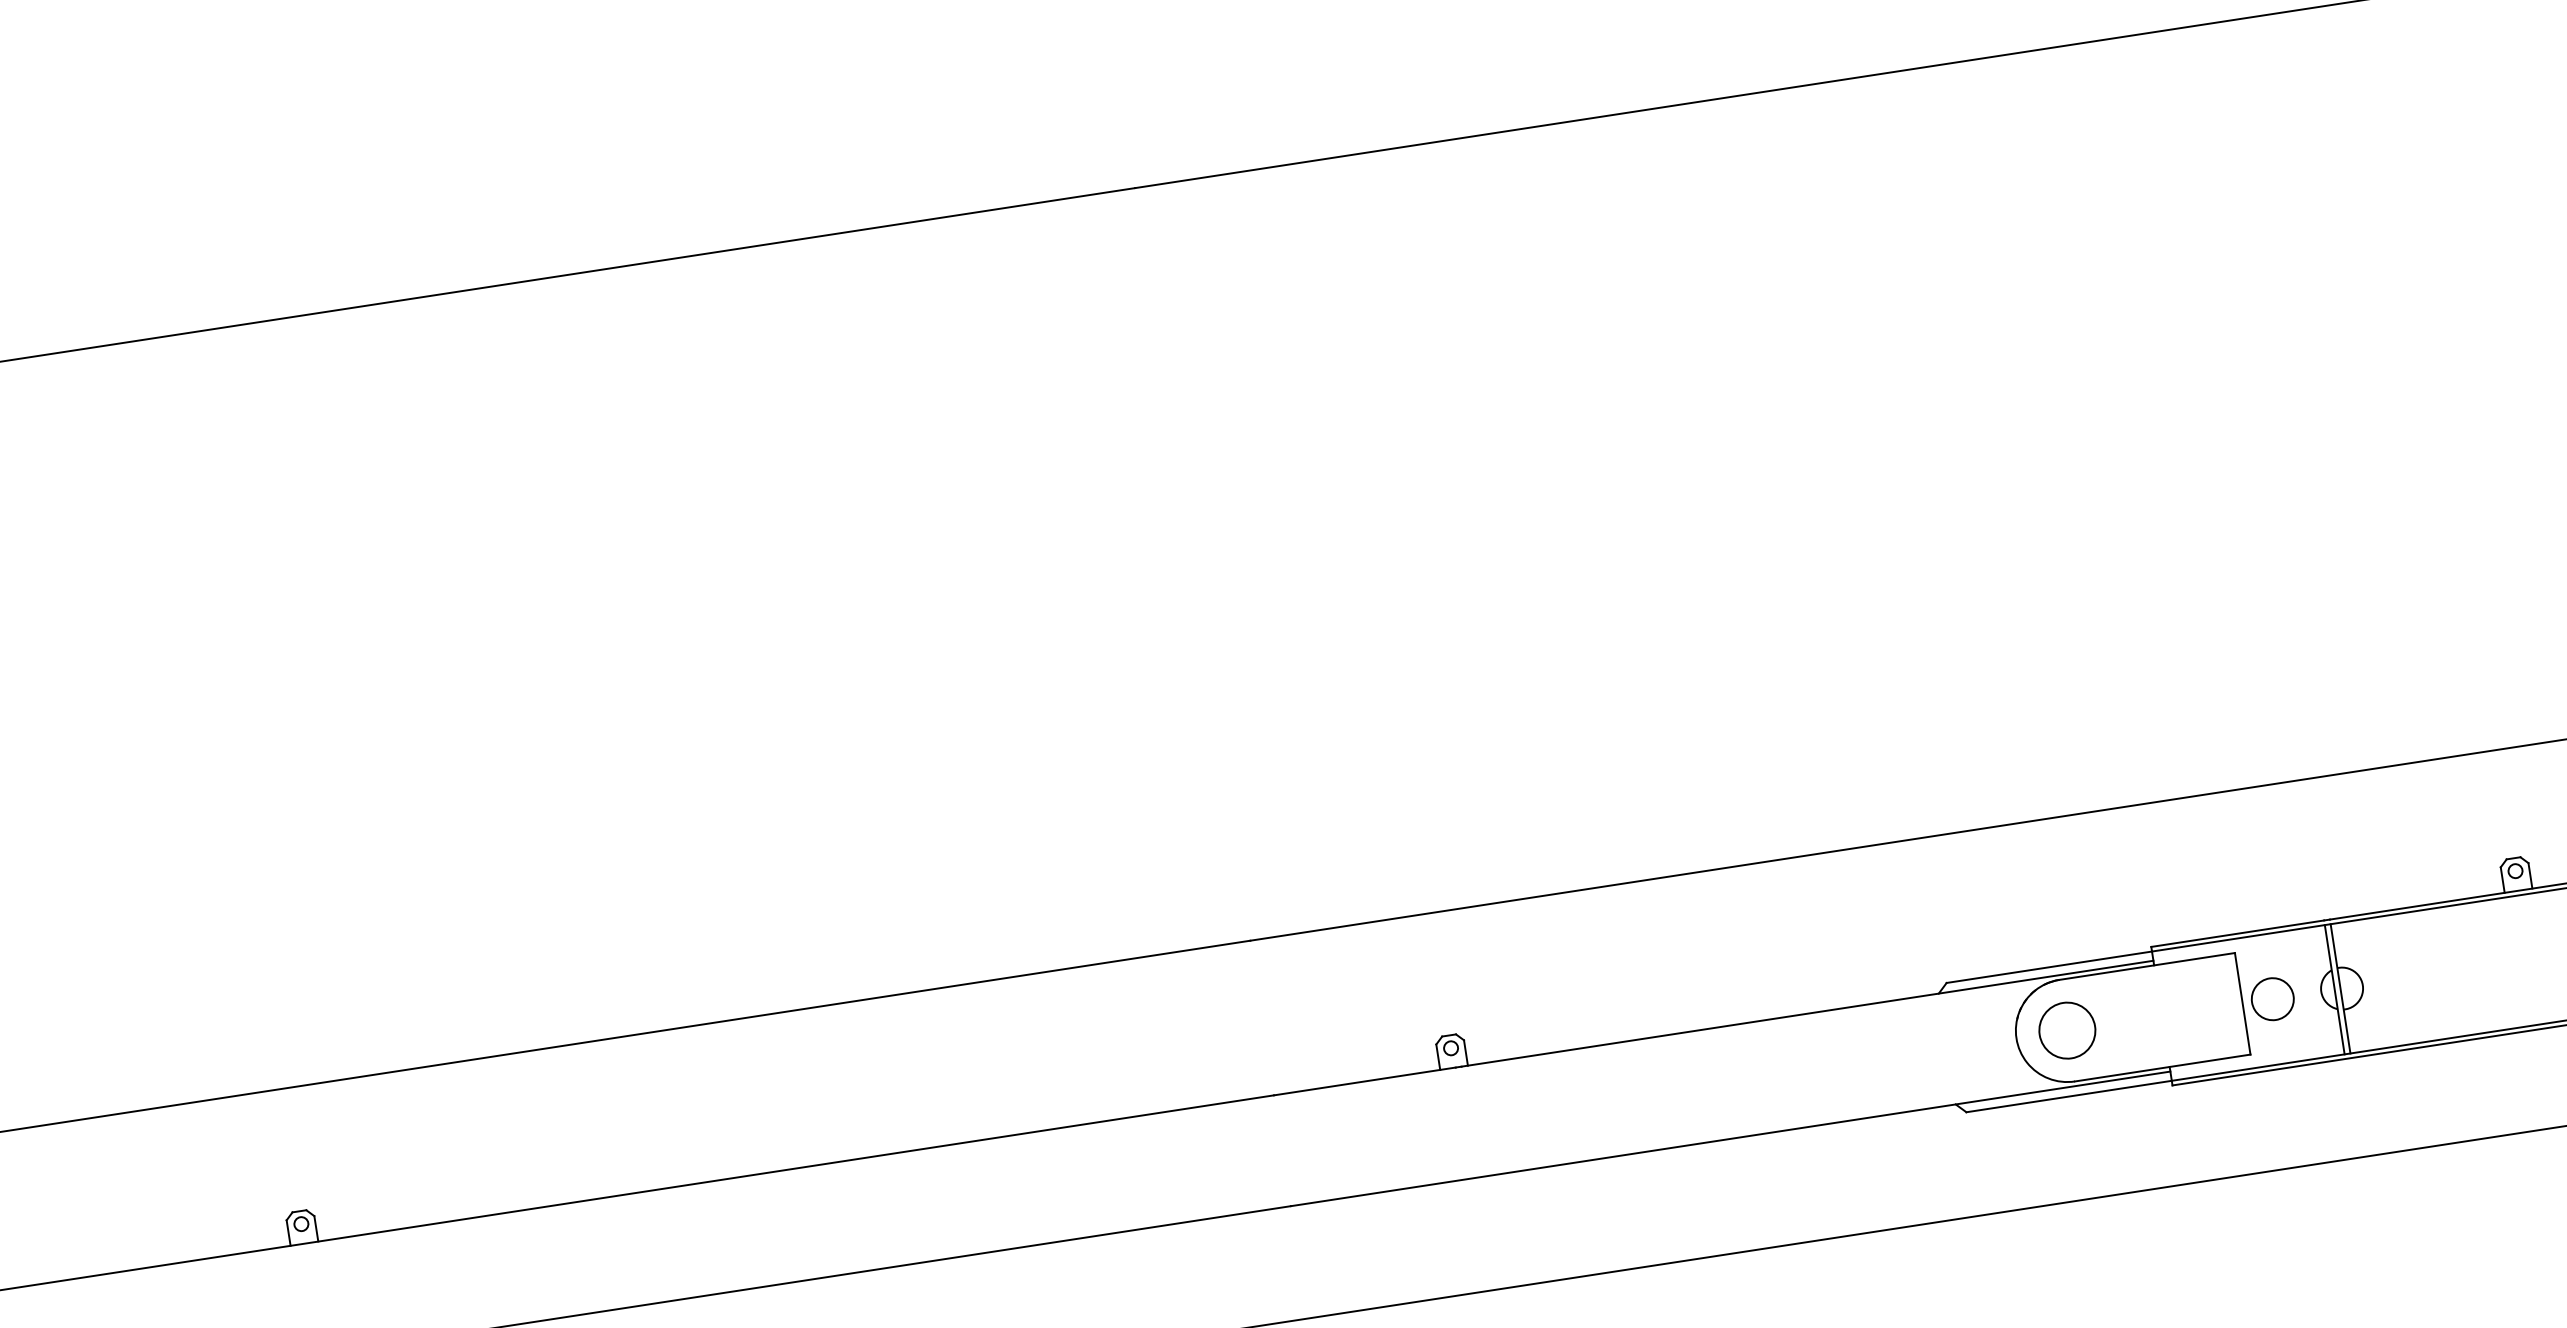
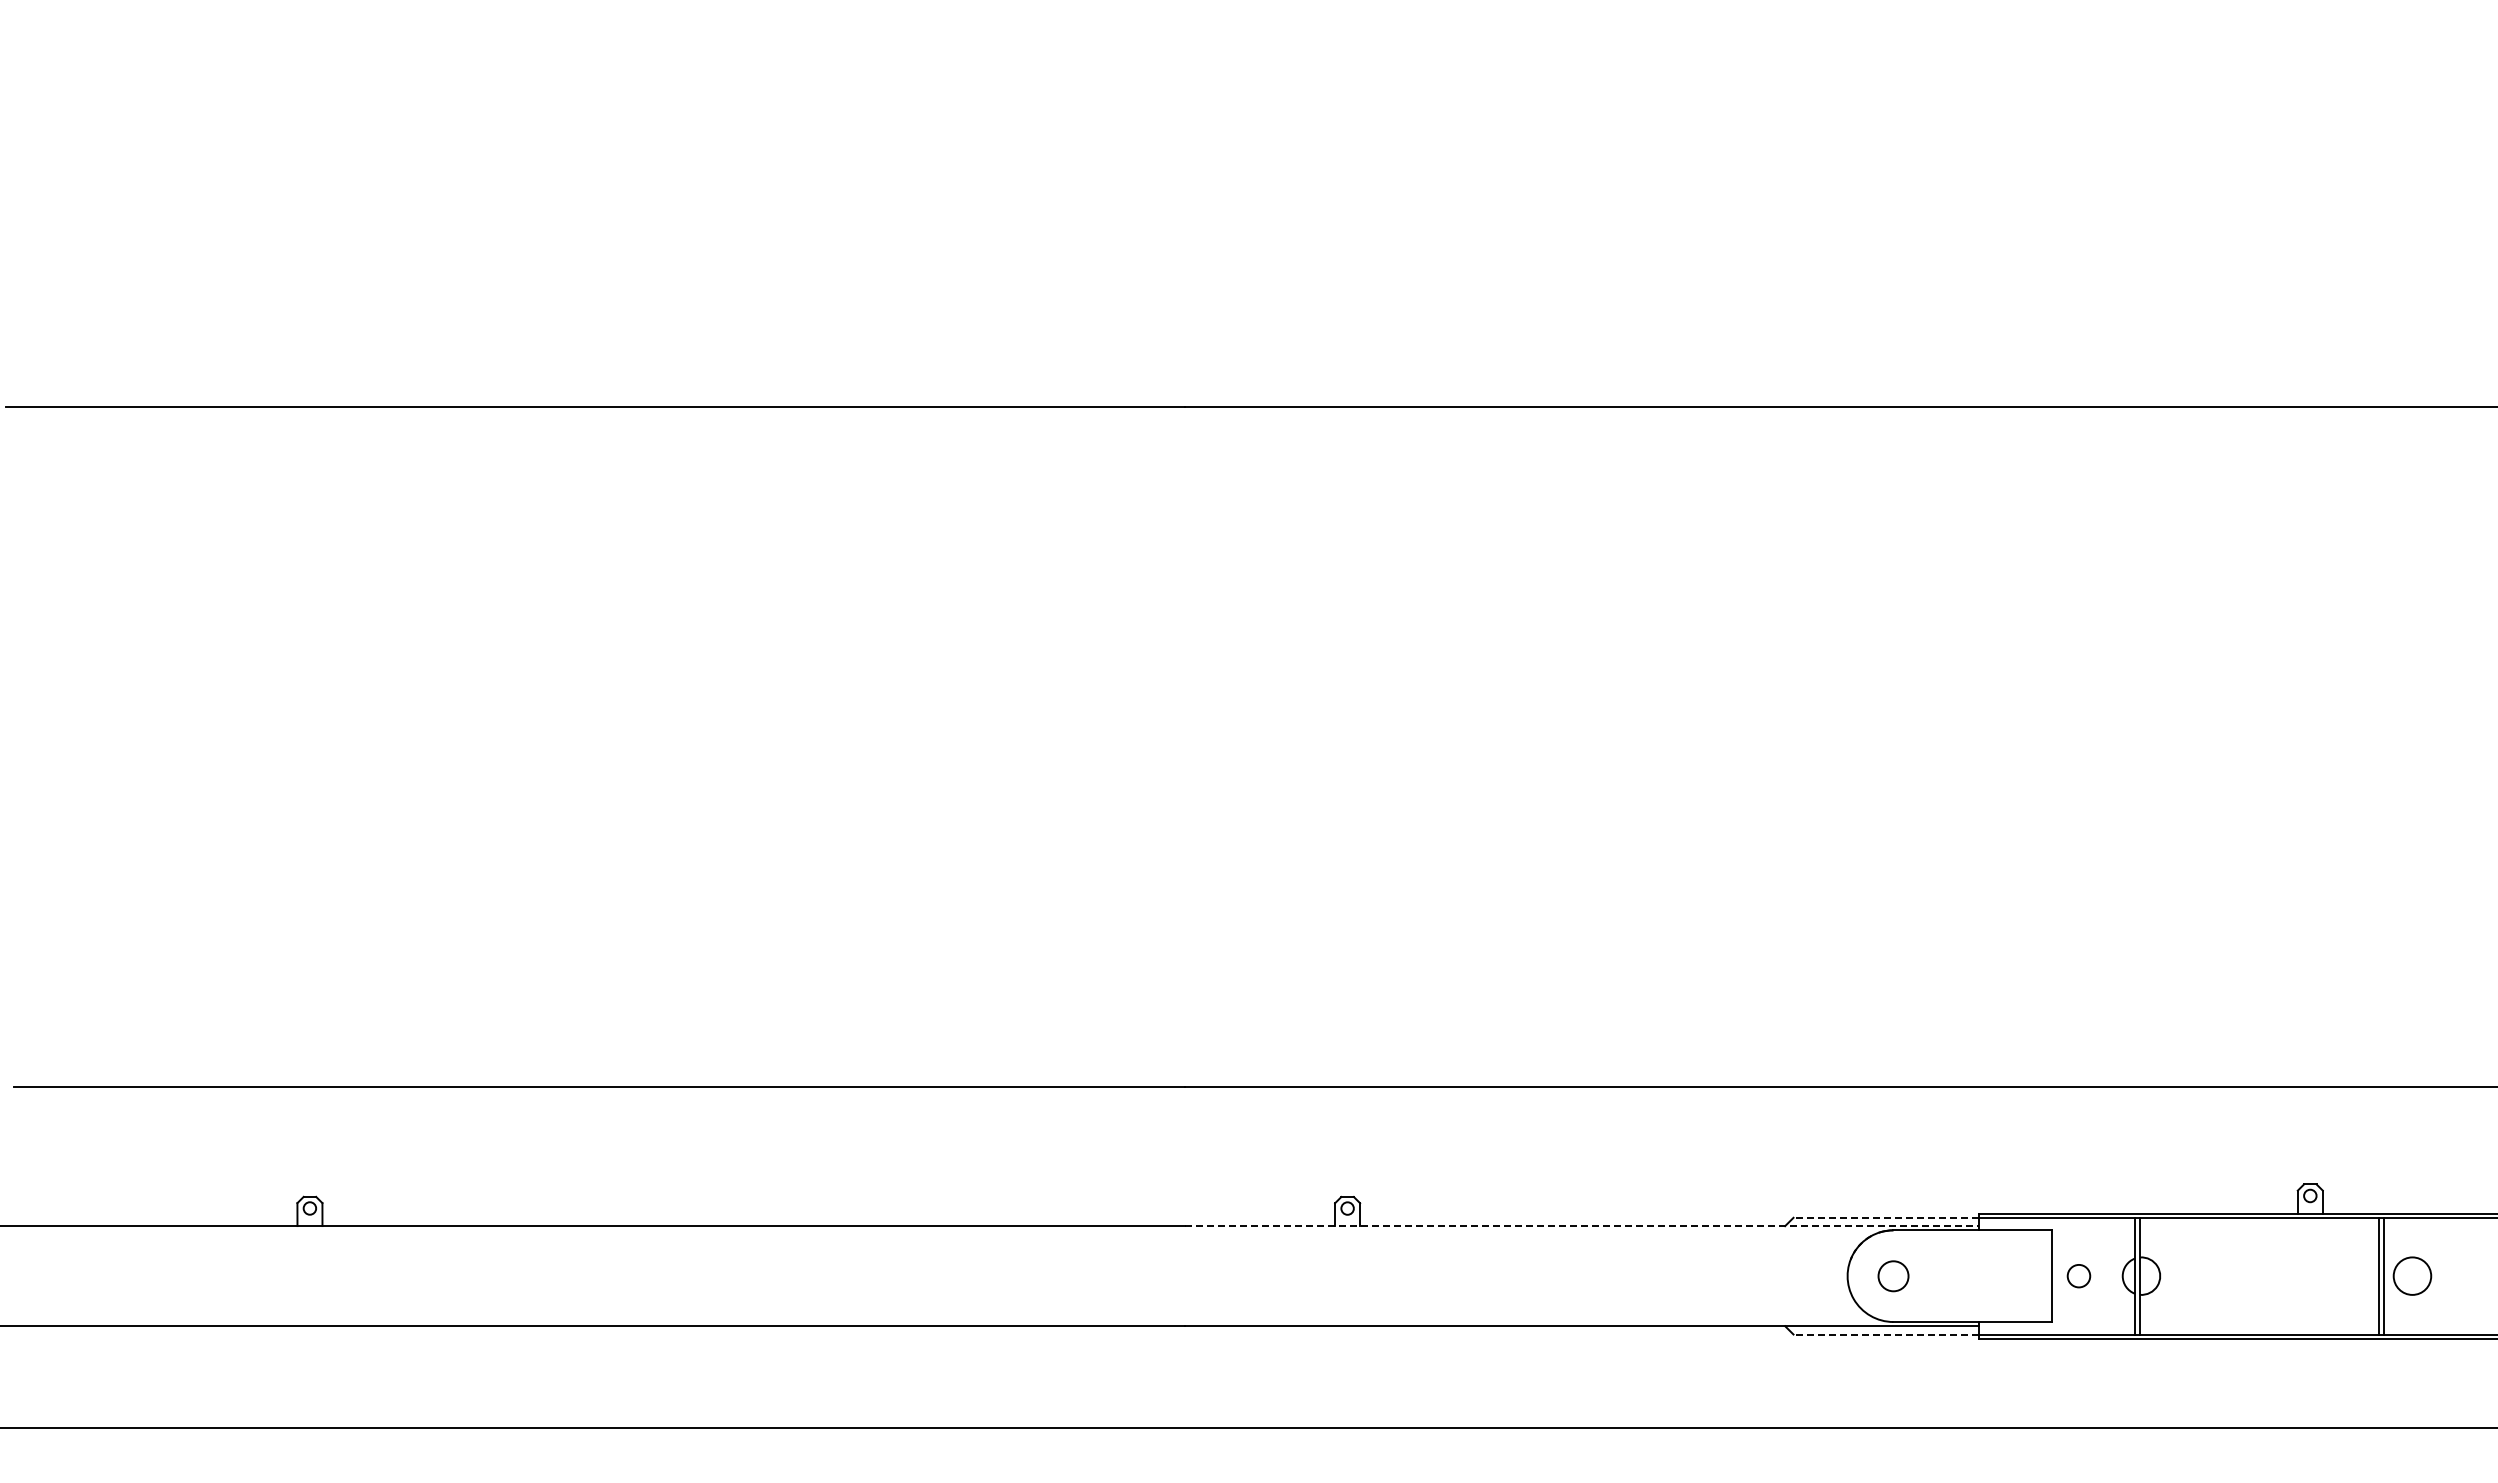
line: (2049, 966) -> (1886, 1217), solid -> dashed
circle: (2272, 998) -> (2078, 1275), size x0.6
line: (1713, 1028) -> (1581, 1226), solid -> dashed
circle: (2067, 1031) -> (1893, 1276), size x0.6
line: (2069, 1096) -> (1886, 1334), solid -> dashed

